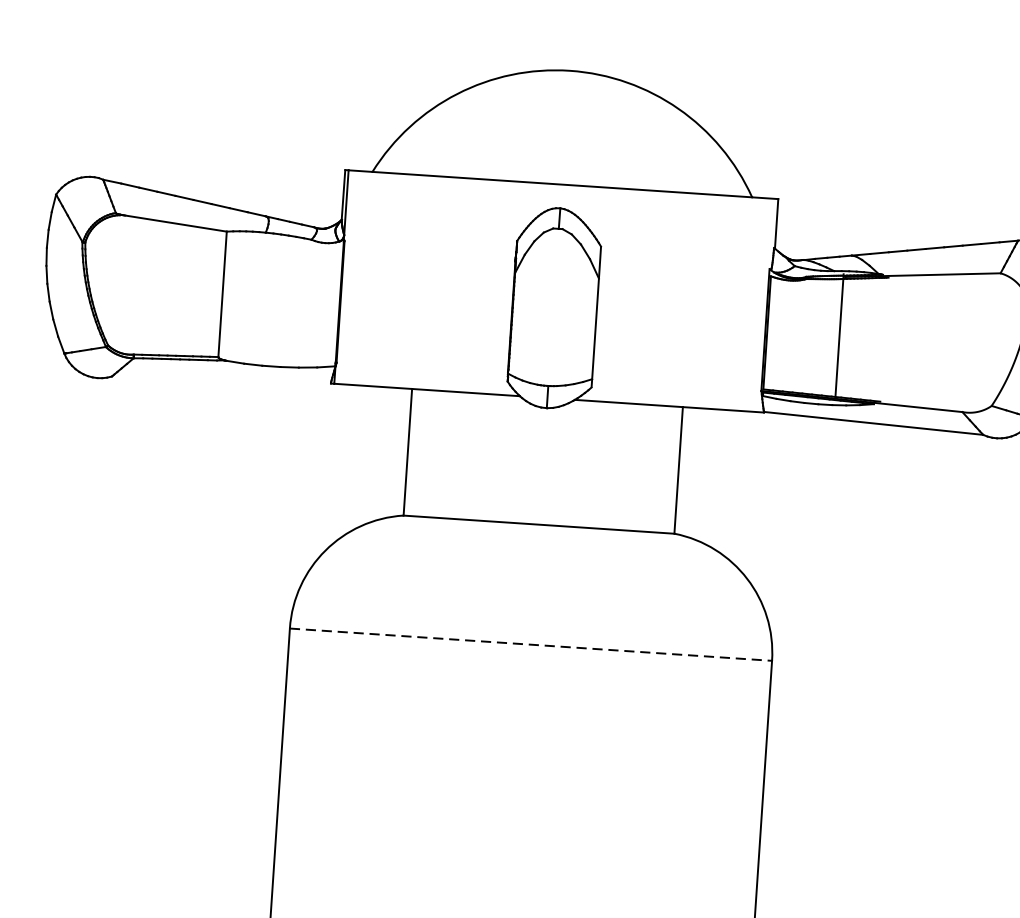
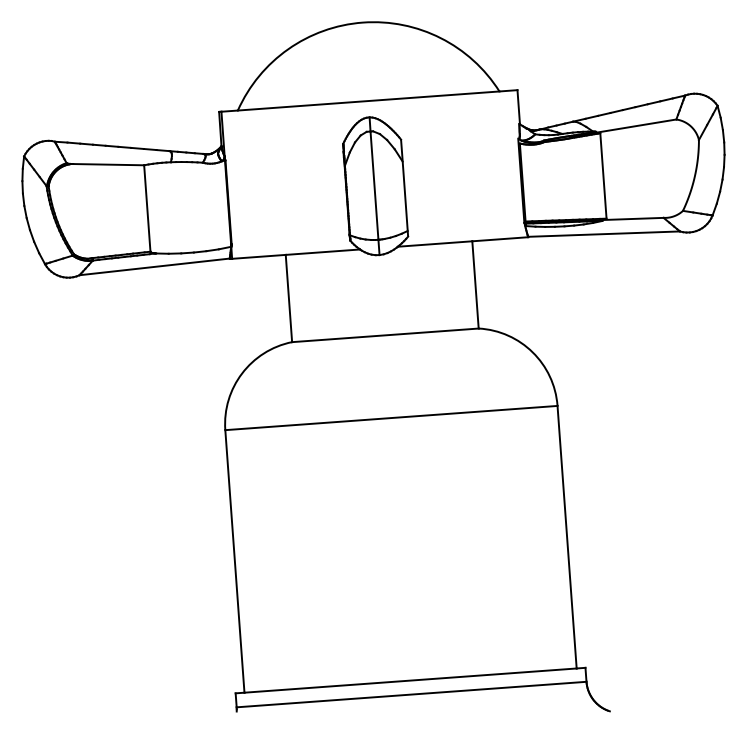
line: (553, 307) -> (374, 185), added
line: (839, 335) -> (603, 175), moved
line: (221, 379) -> (154, 266), added
line: (530, 645) -> (391, 418), dashed -> solid

